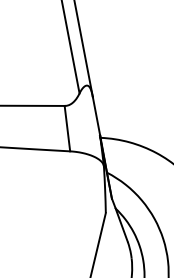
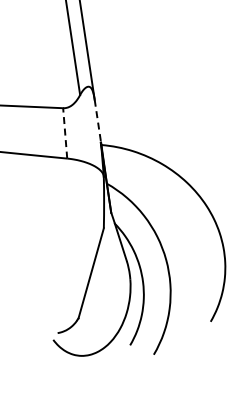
line: (96, 116) -> (97, 121), solid -> dashed
line: (67, 127) -> (65, 132), solid -> dashed

